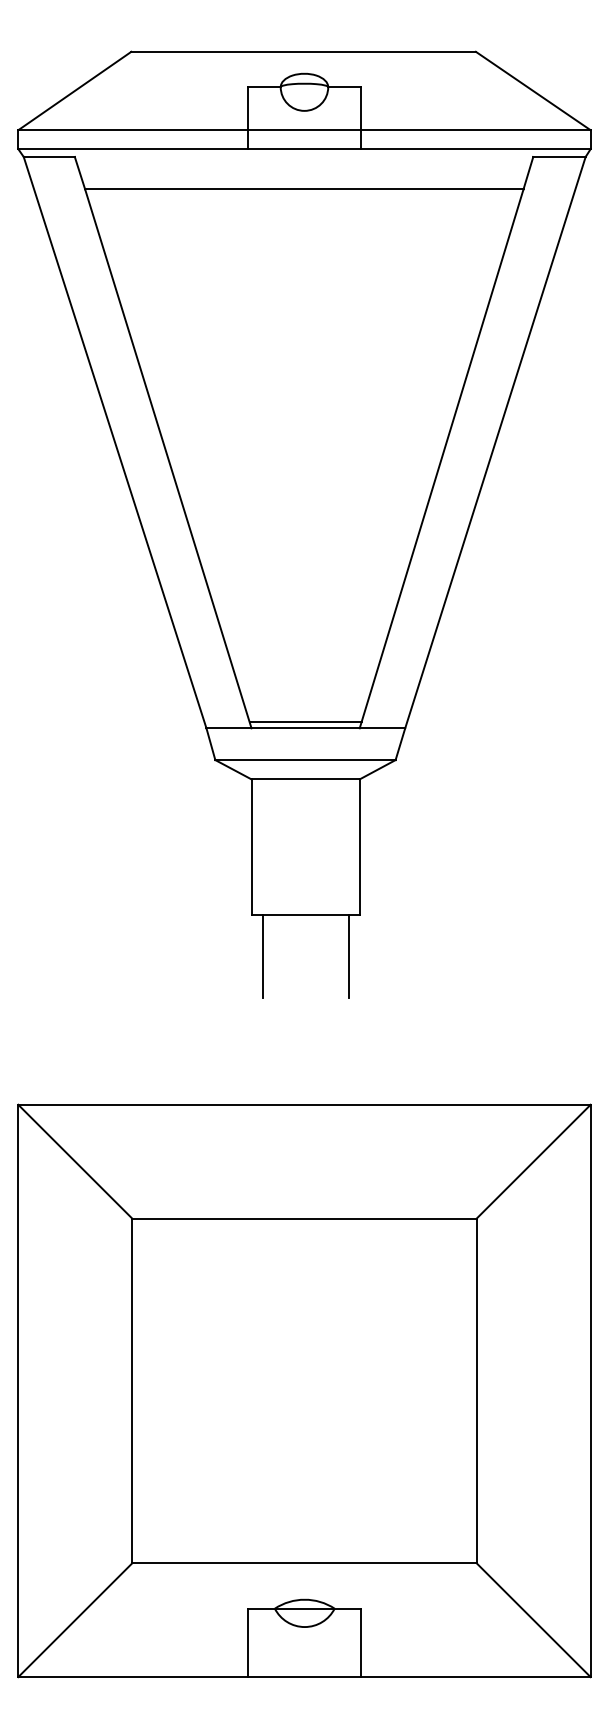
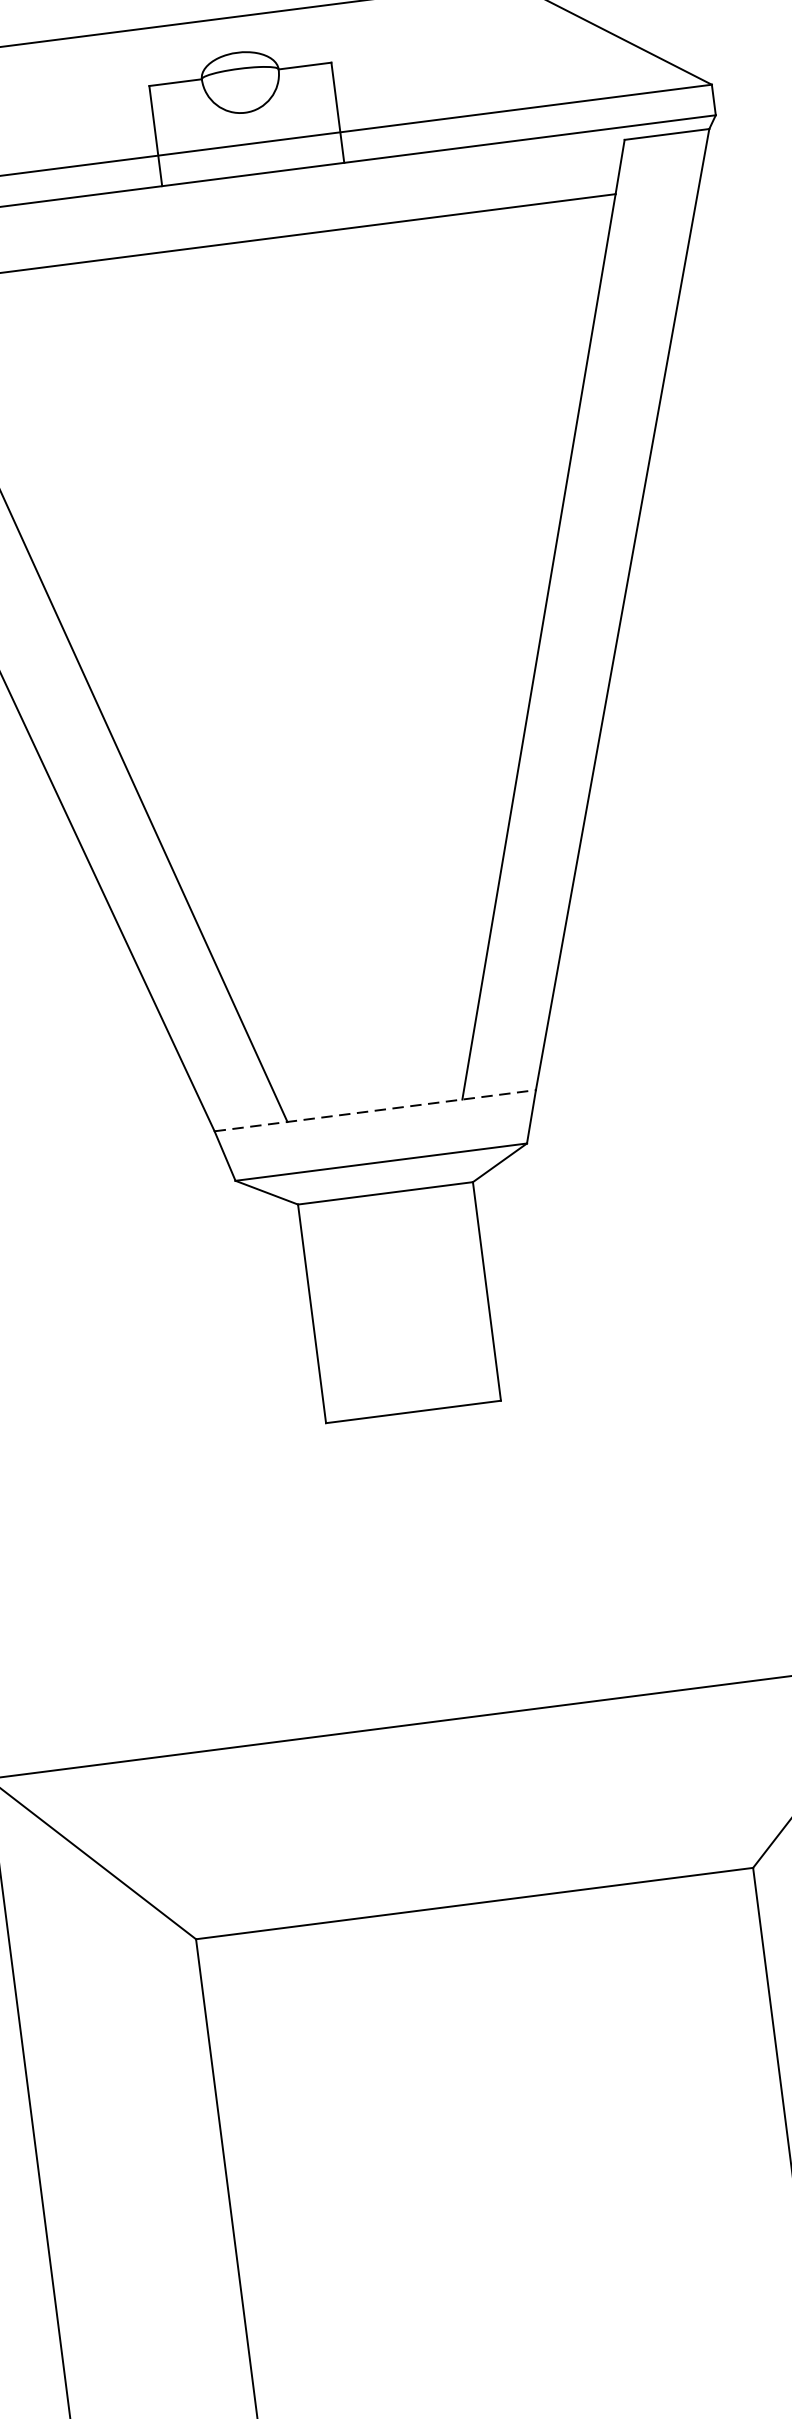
line: (305, 722) -> (373, 1101), removed
line: (306, 728) -> (376, 1110), solid -> dashed
line: (263, 956) -> (354, 1488), removed
line: (348, 956) -> (491, 1470), removed

